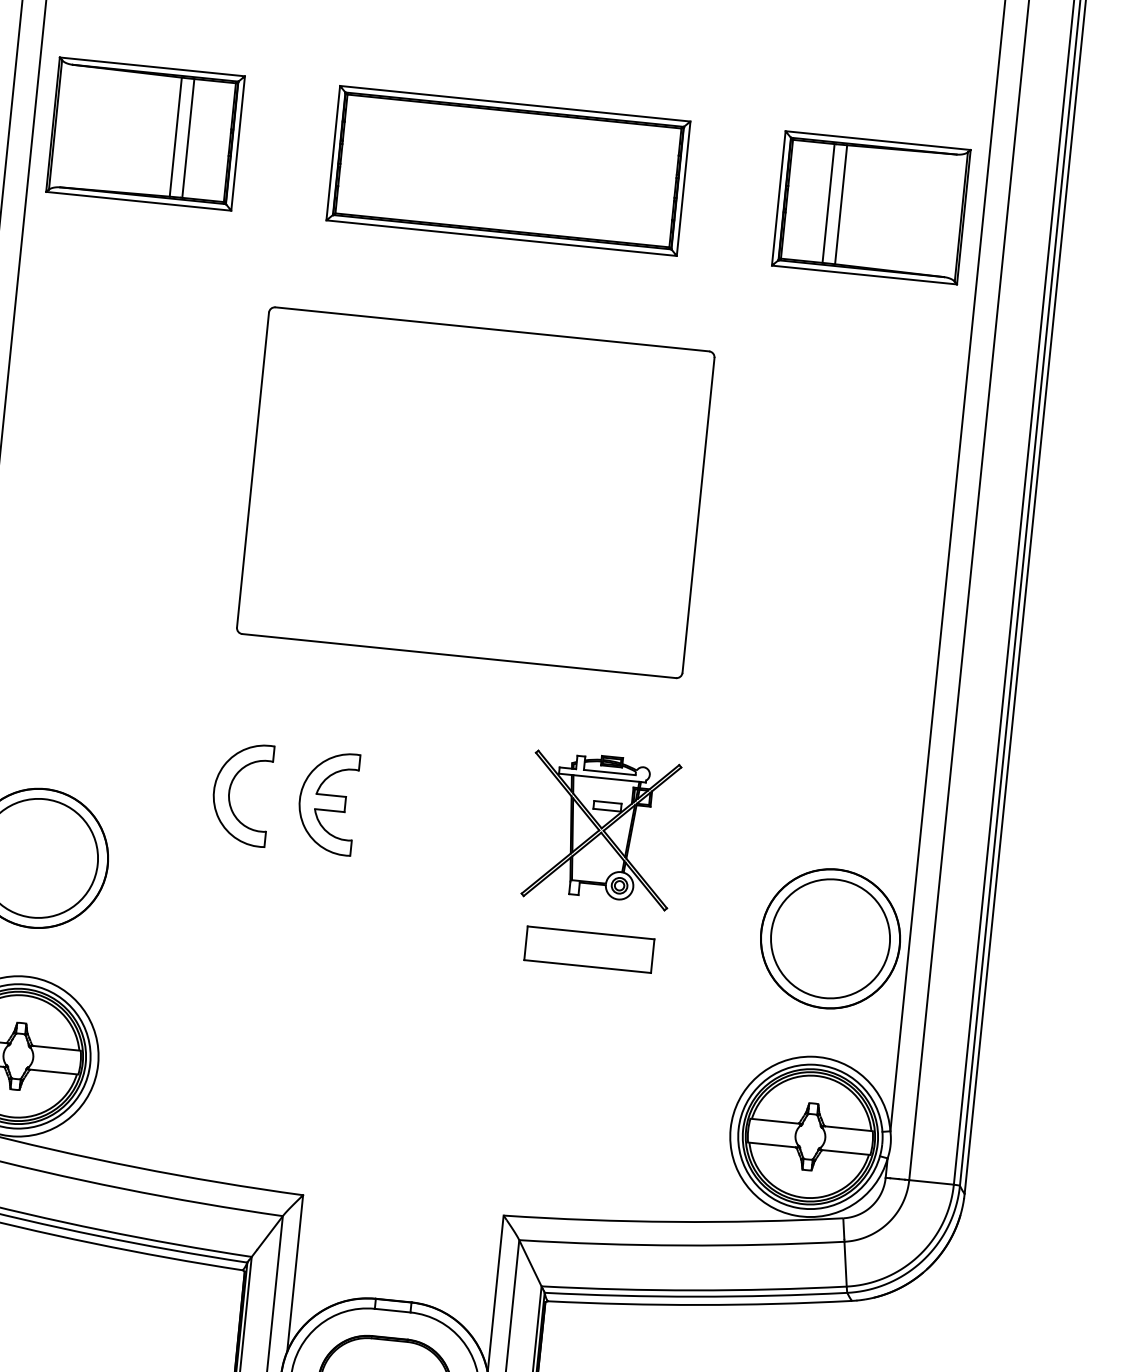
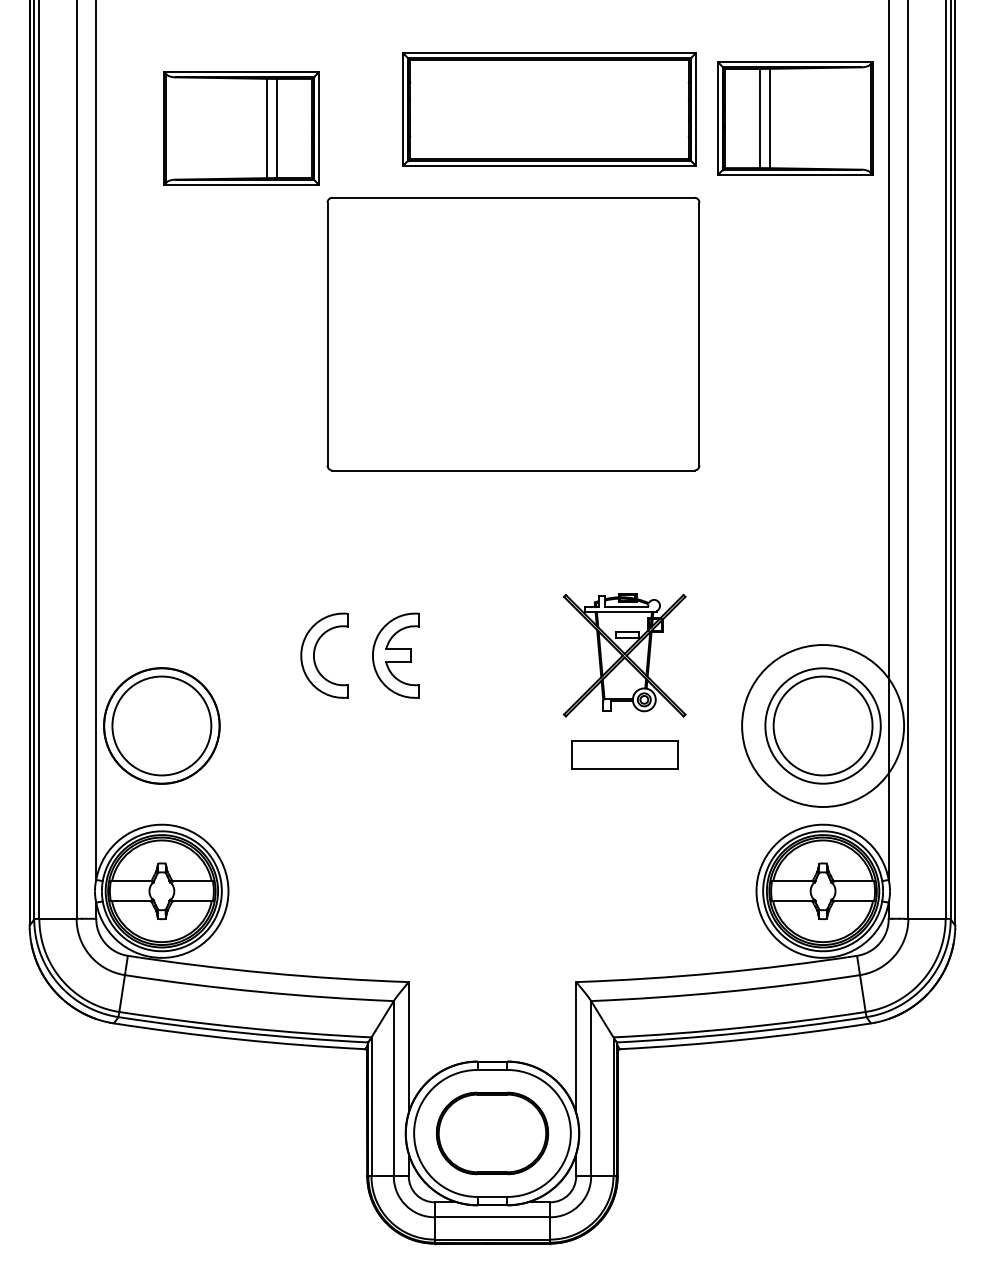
part: (145, 134) -> (241, 128), moved
part: (508, 170) -> (549, 109), moved
part: (475, 491) -> (513, 333), moved
circle: (829, 938) -> (822, 725), size x1.4

